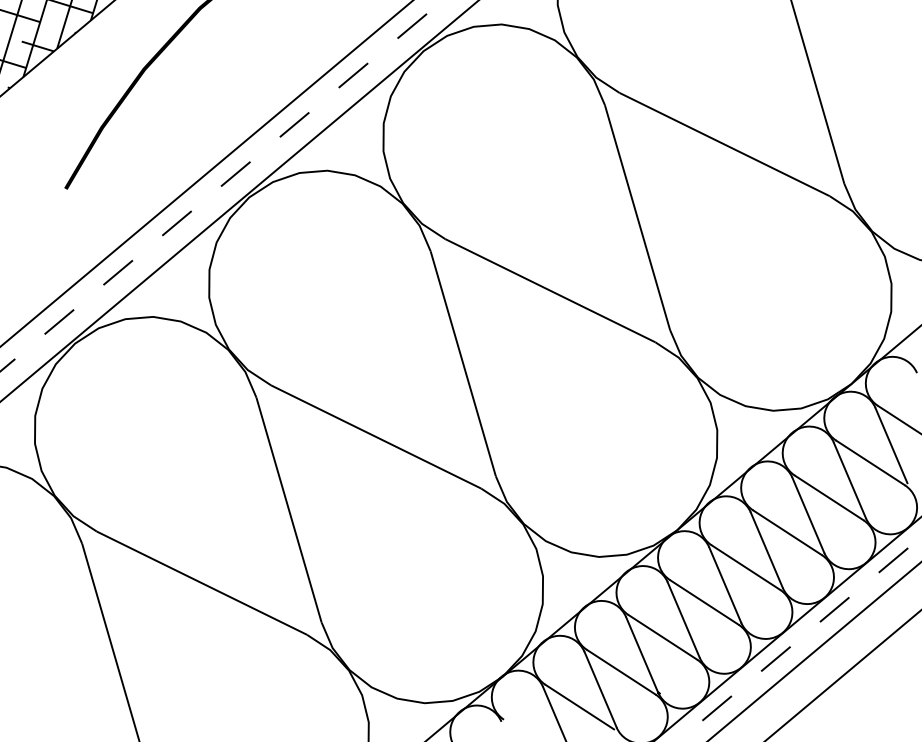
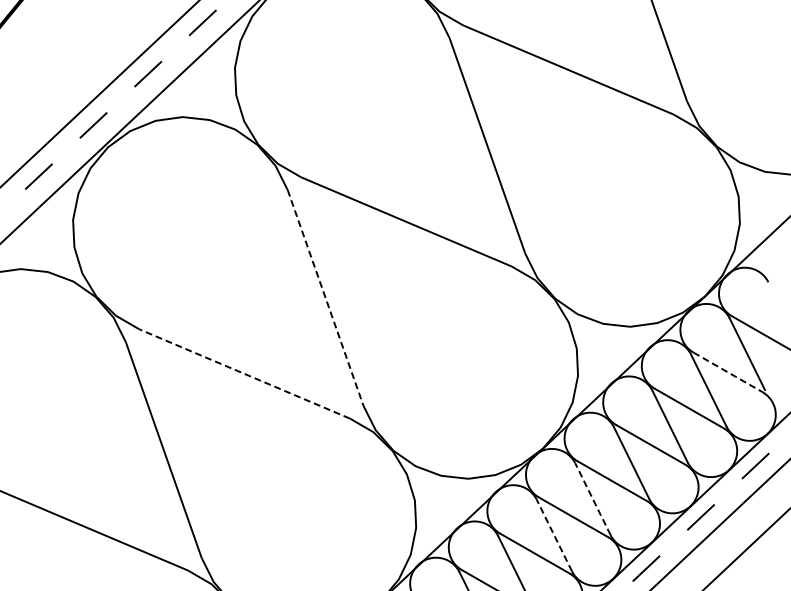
line: (463, 364) -> (325, 298), solid -> dashed
line: (375, 436) -> (244, 373), solid -> dashed
line: (870, 463) -> (727, 372), solid -> dashed
line: (725, 585) -> (593, 499), solid -> dashed
line: (683, 619) -> (554, 535), solid -> dashed

